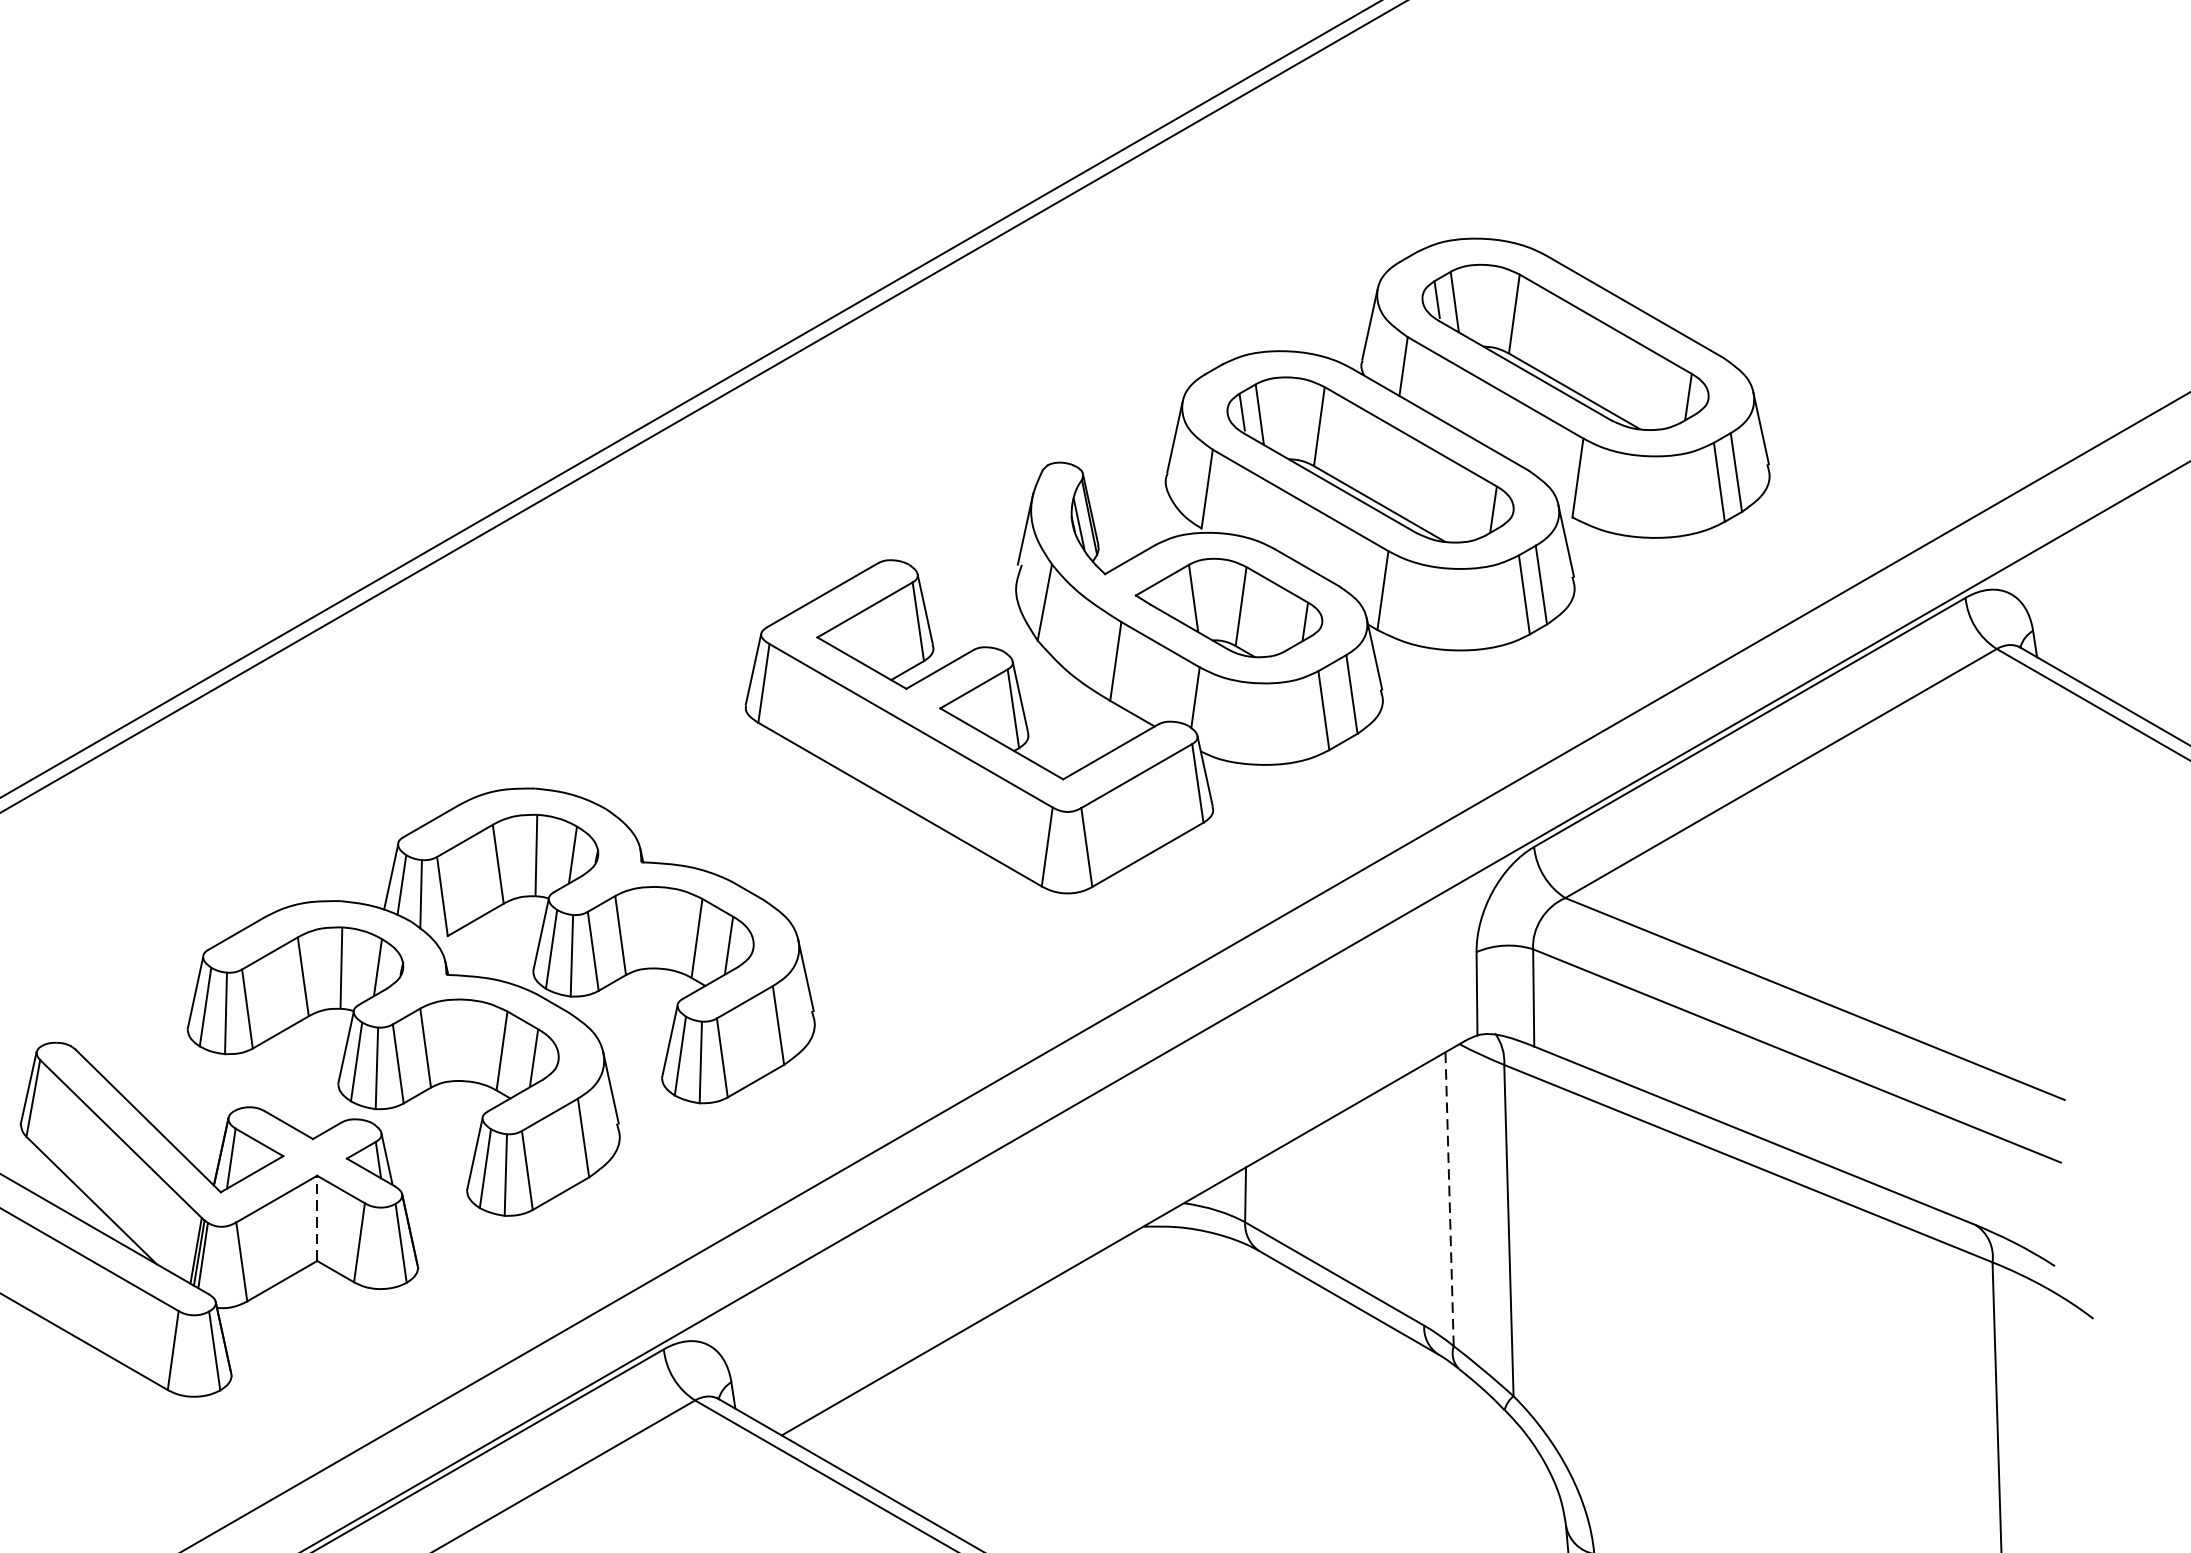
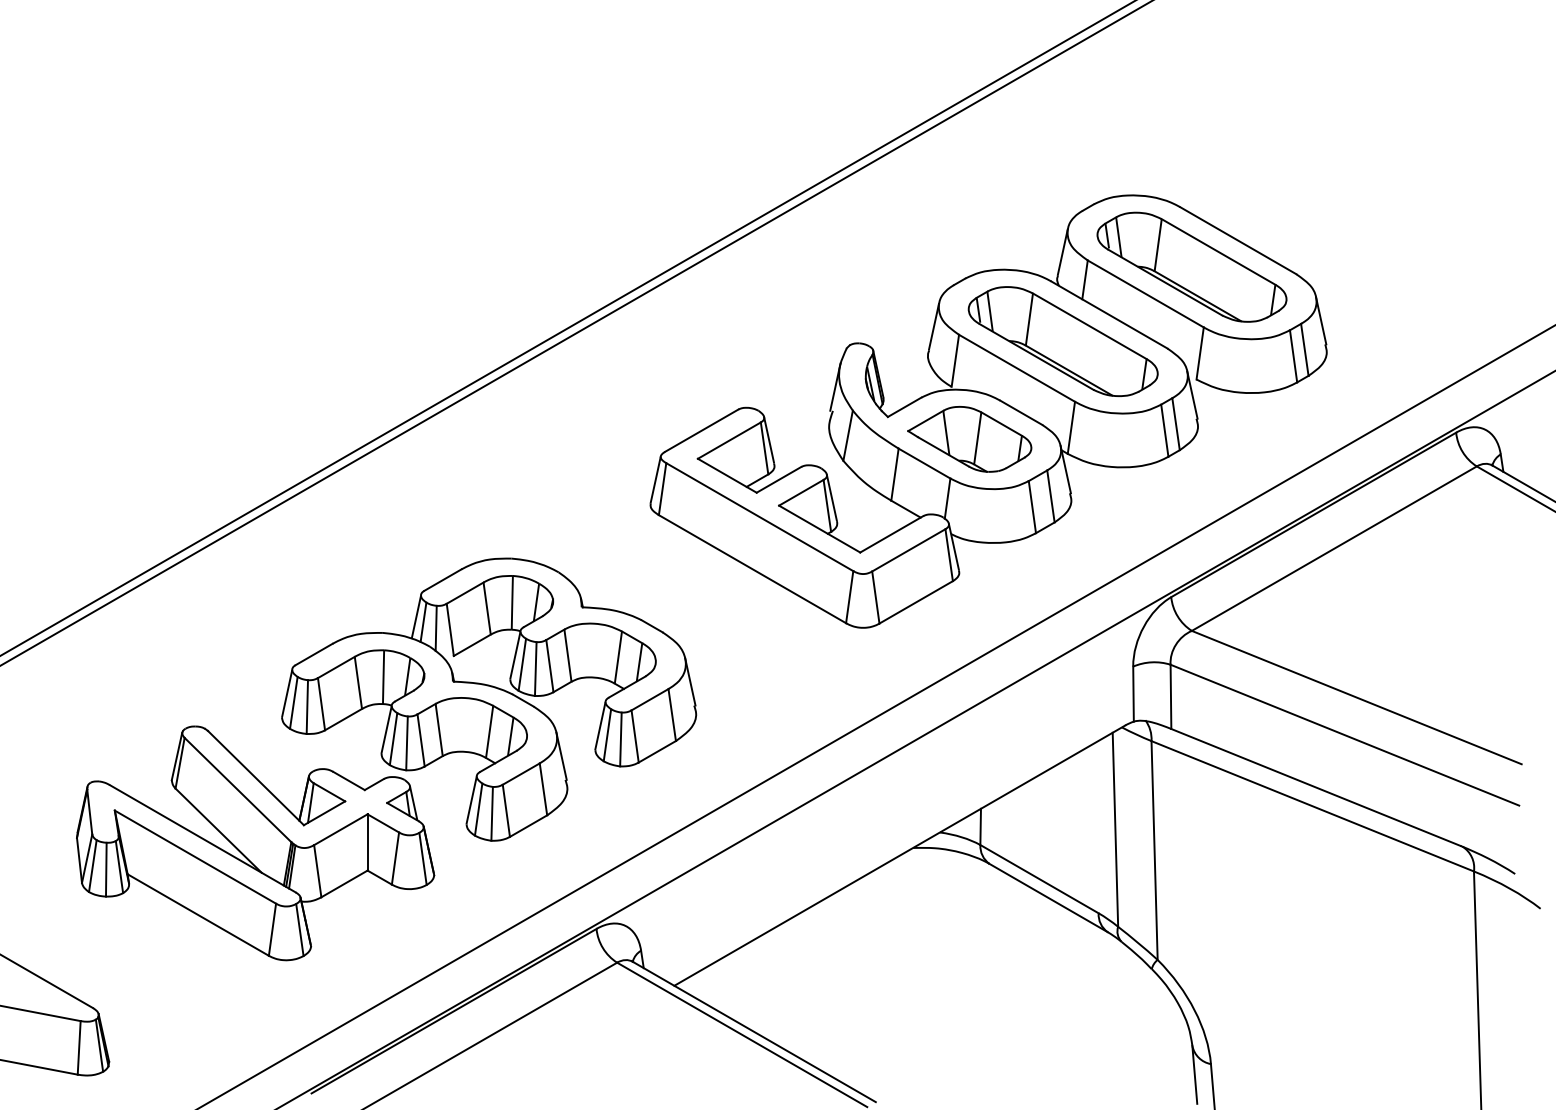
line: (1449, 1198) -> (1115, 829), dashed -> solid
line: (317, 1216) -> (367, 841), dashed -> solid

